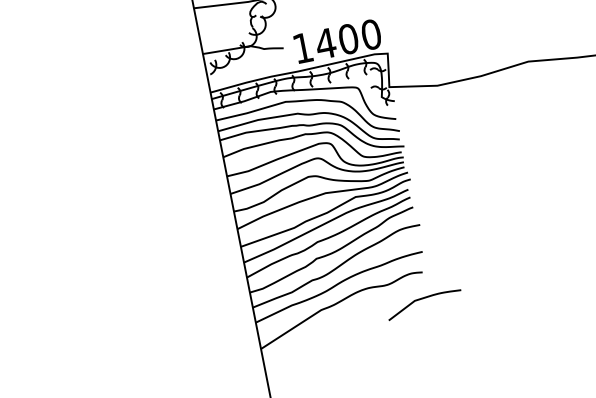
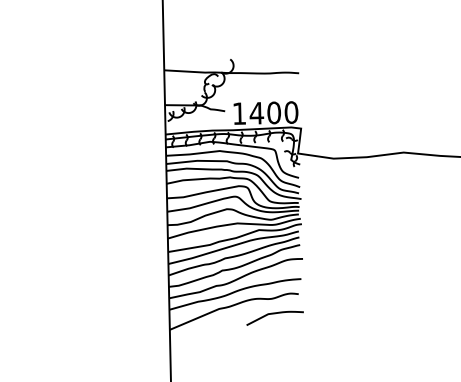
curve: (423, 299) -> (274, 314), moved

